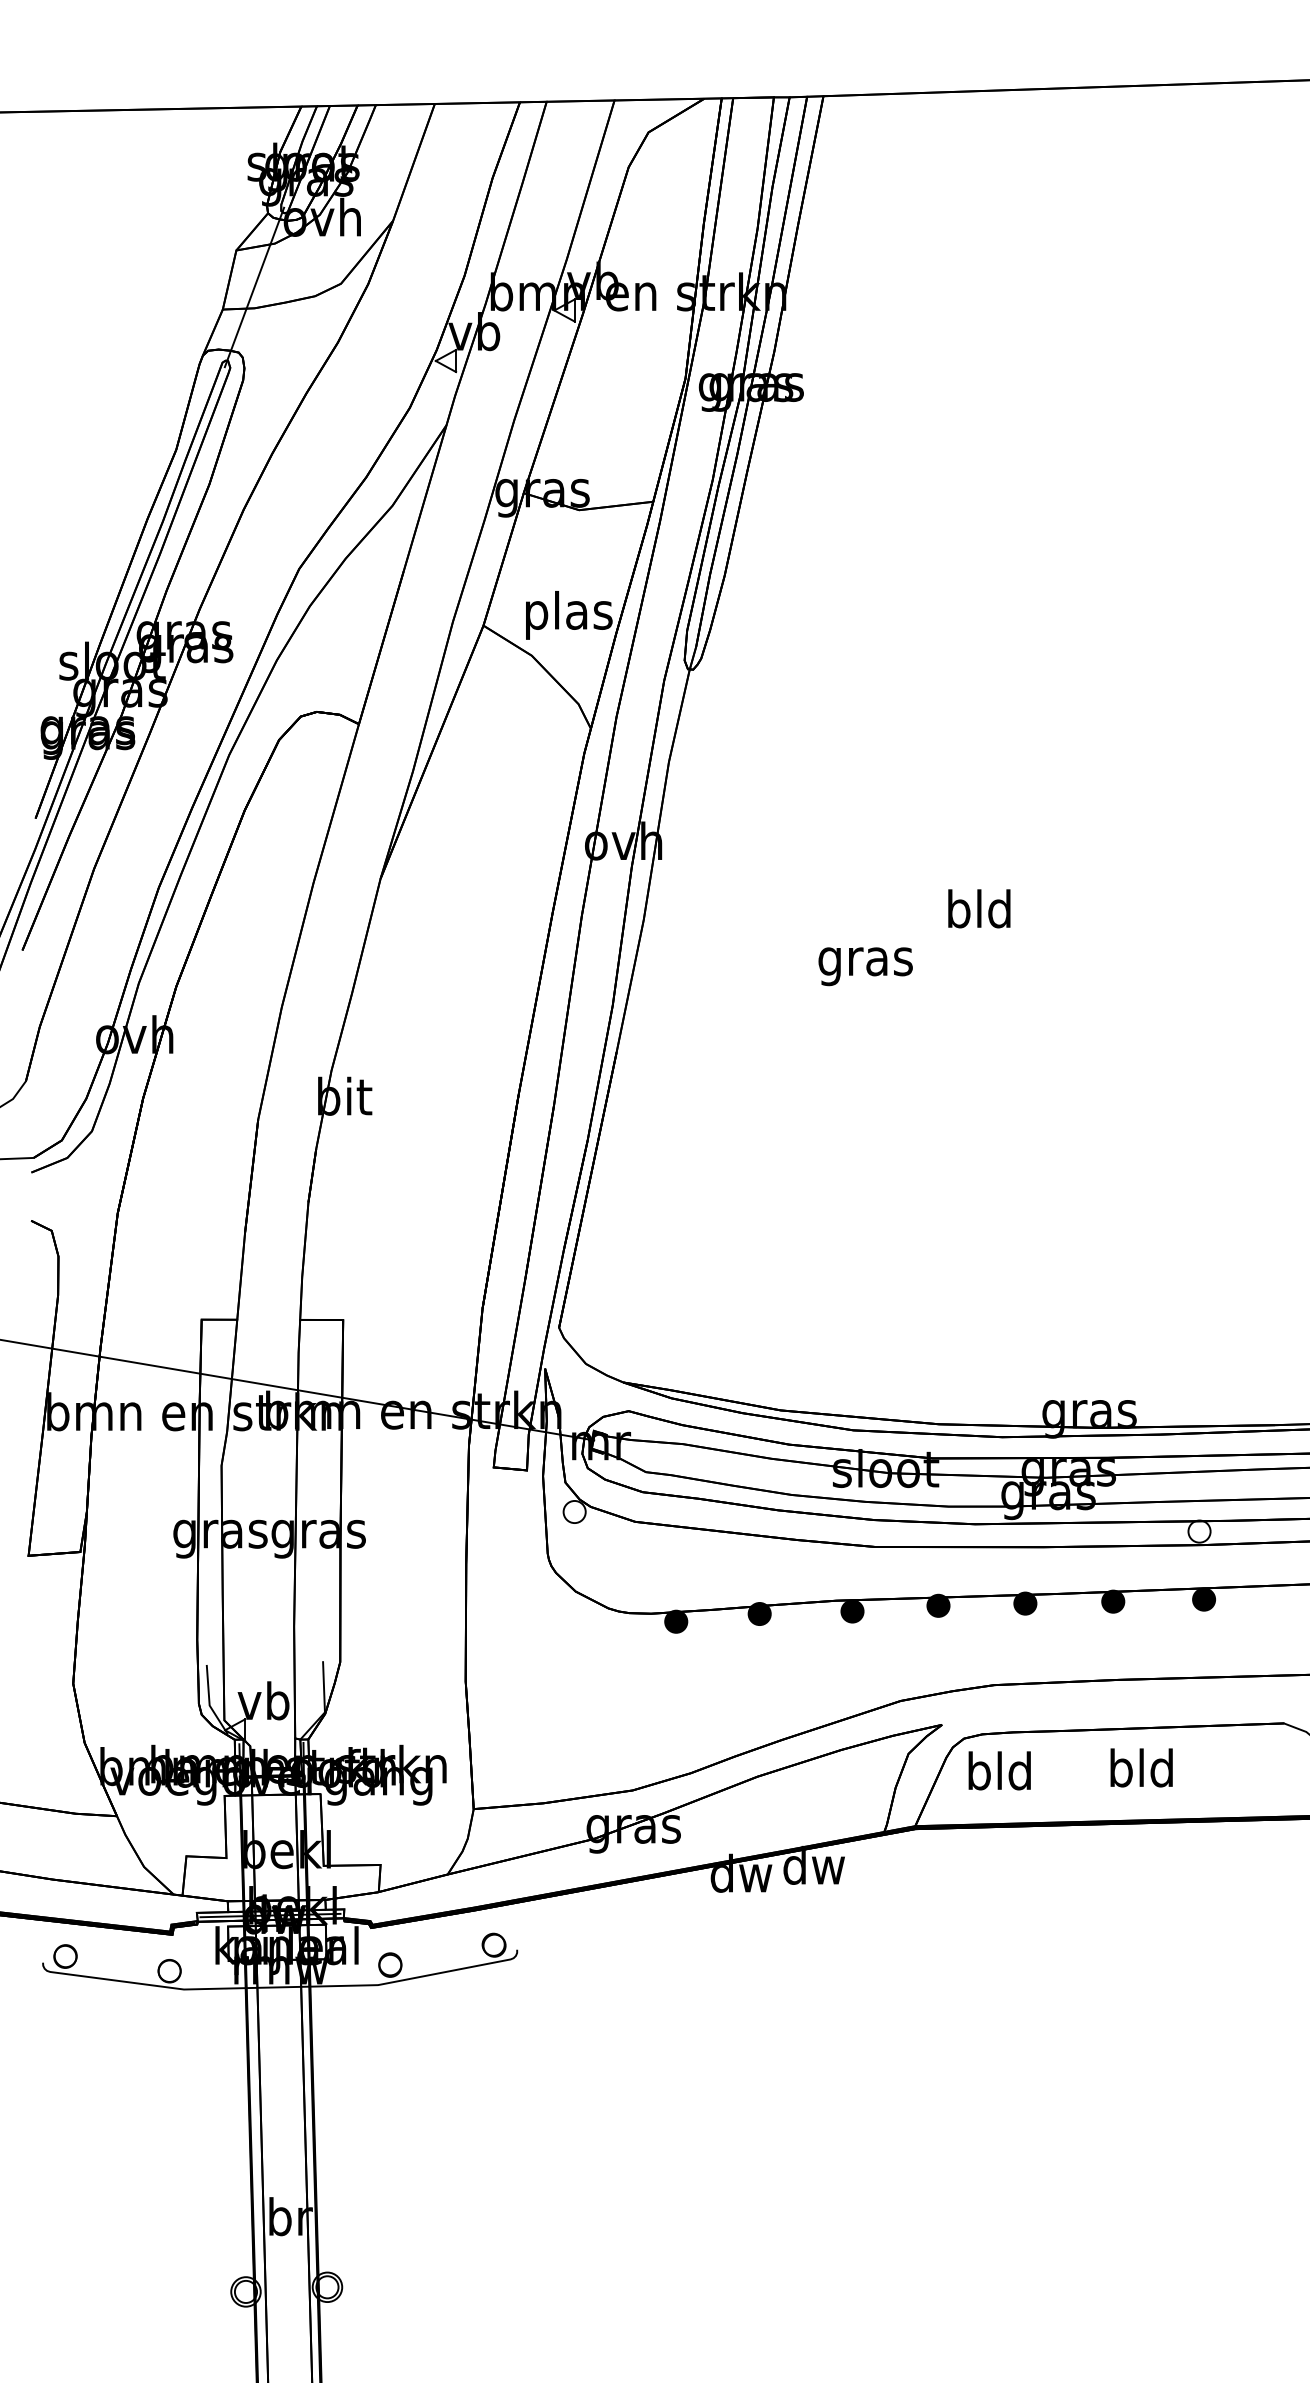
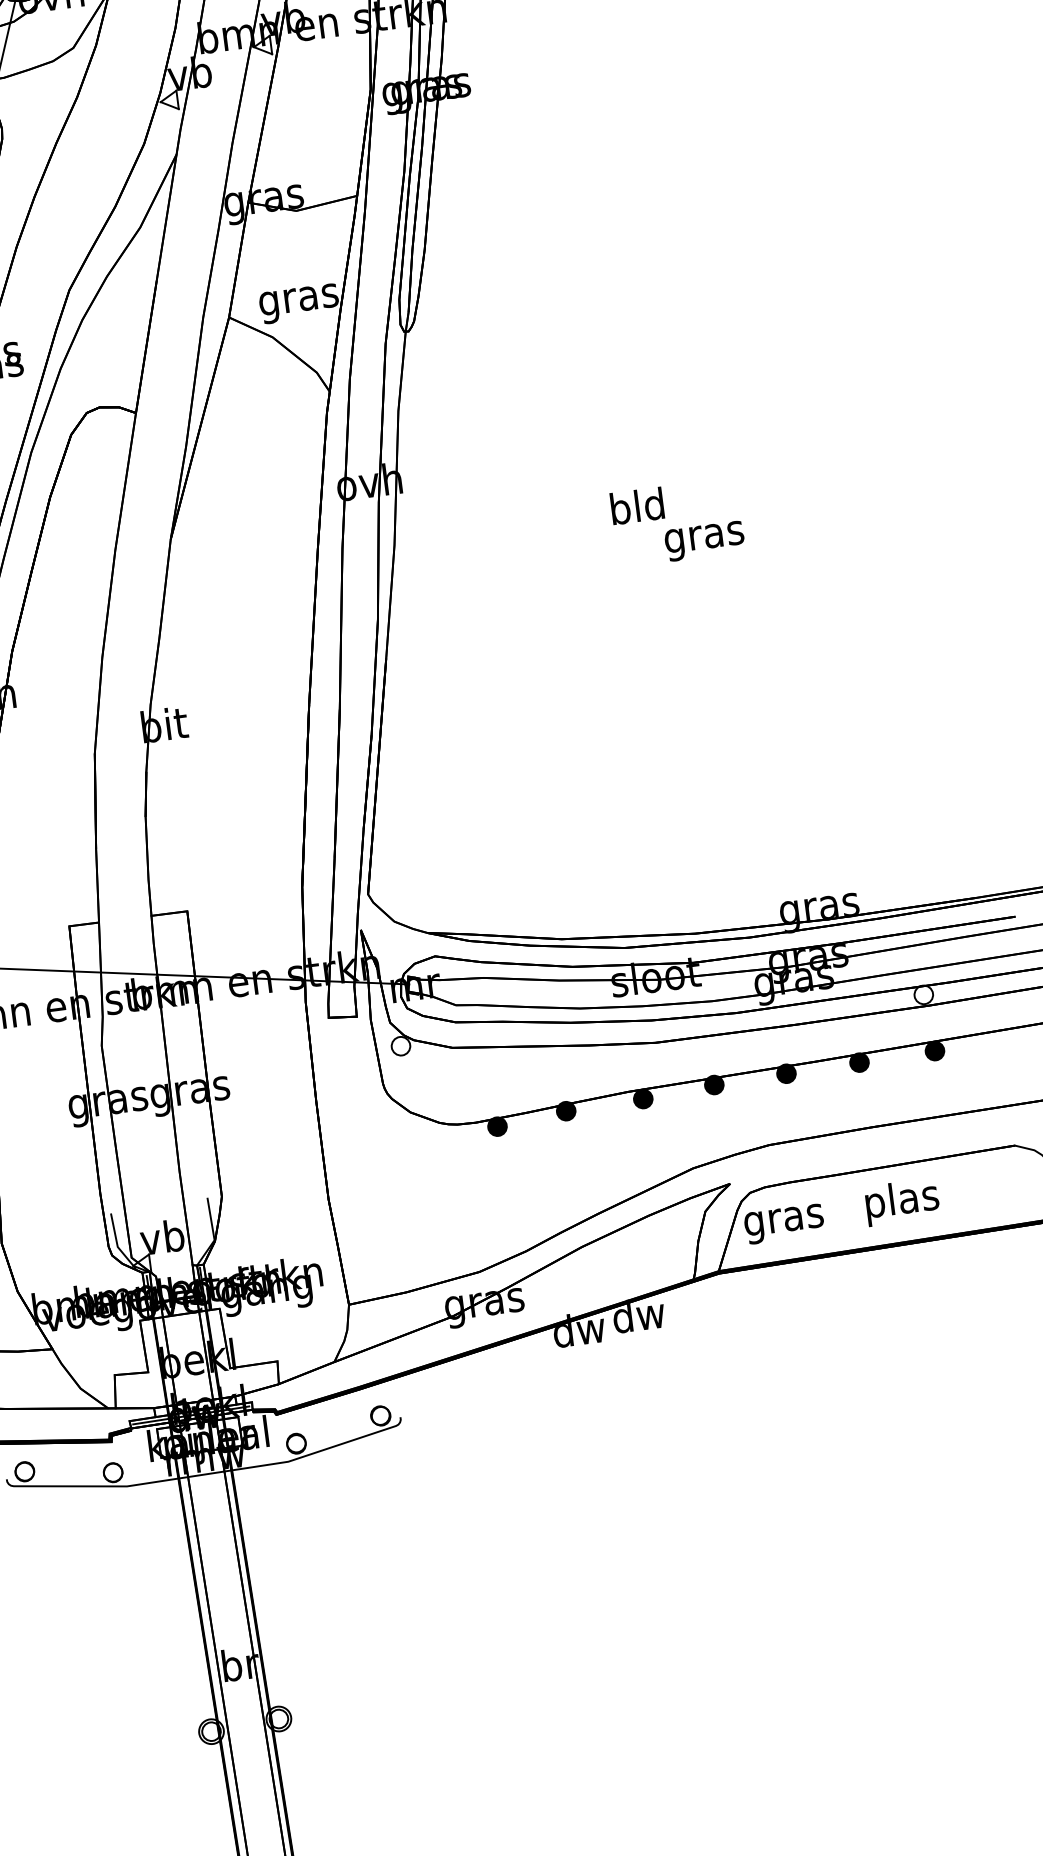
text: (568, 615) -> (298, 299), plas -> gras
text: (979, 908) -> (637, 505), moved
text: (865, 966) -> (704, 541), moved
text: (1142, 1772) -> (902, 1201), bld -> plas
text: (999, 1775) -> (783, 1219), bld -> gras

